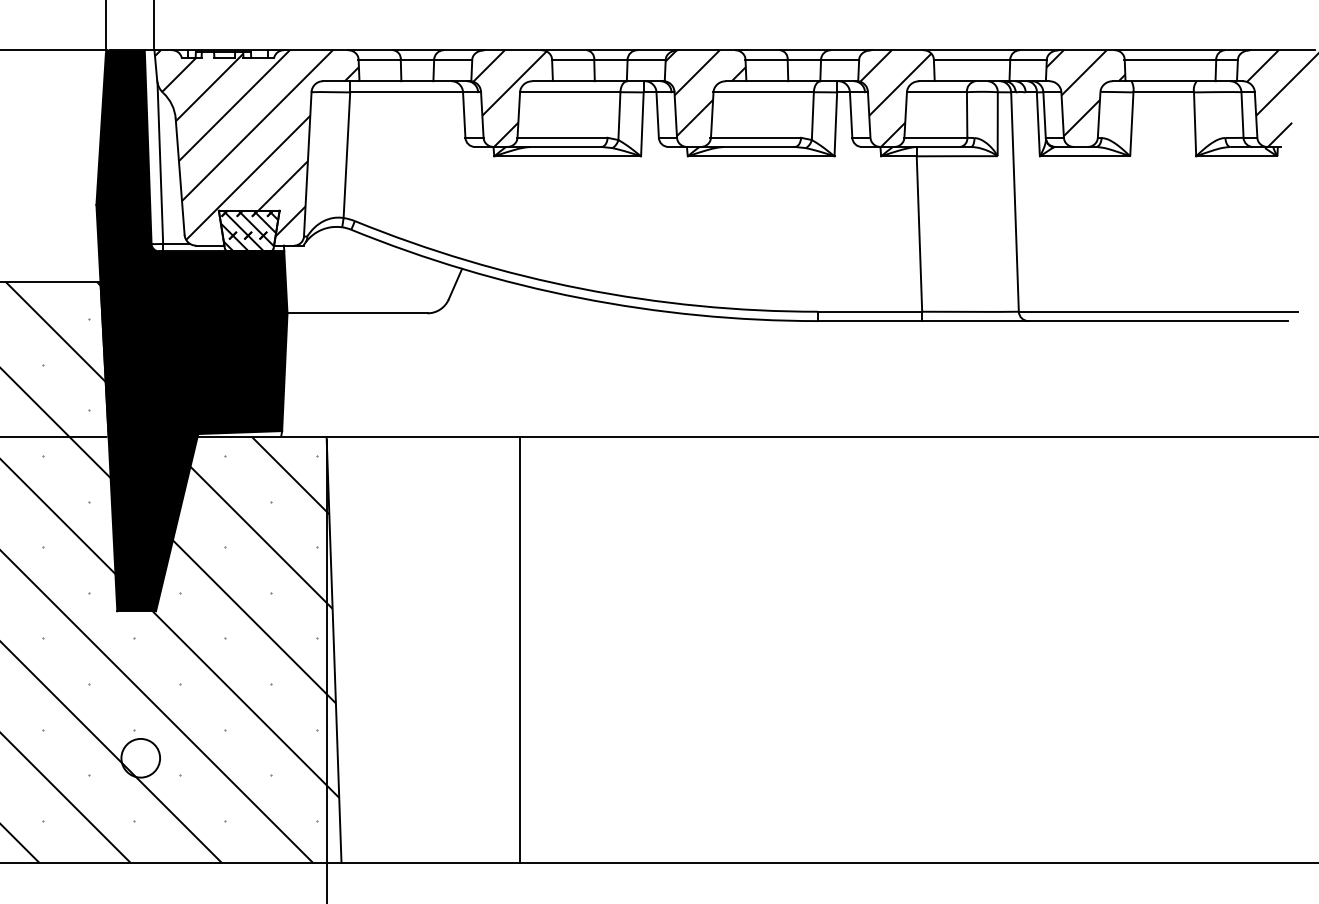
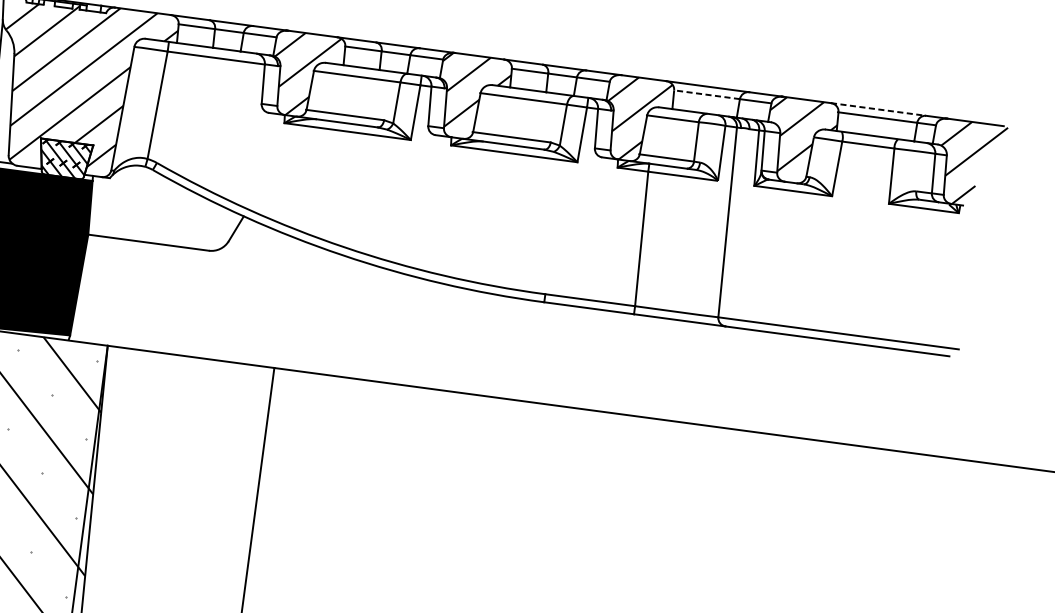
line: (1170, 50) -> (878, 109), solid -> dashed
line: (971, 59) -> (706, 94), solid -> dashed

